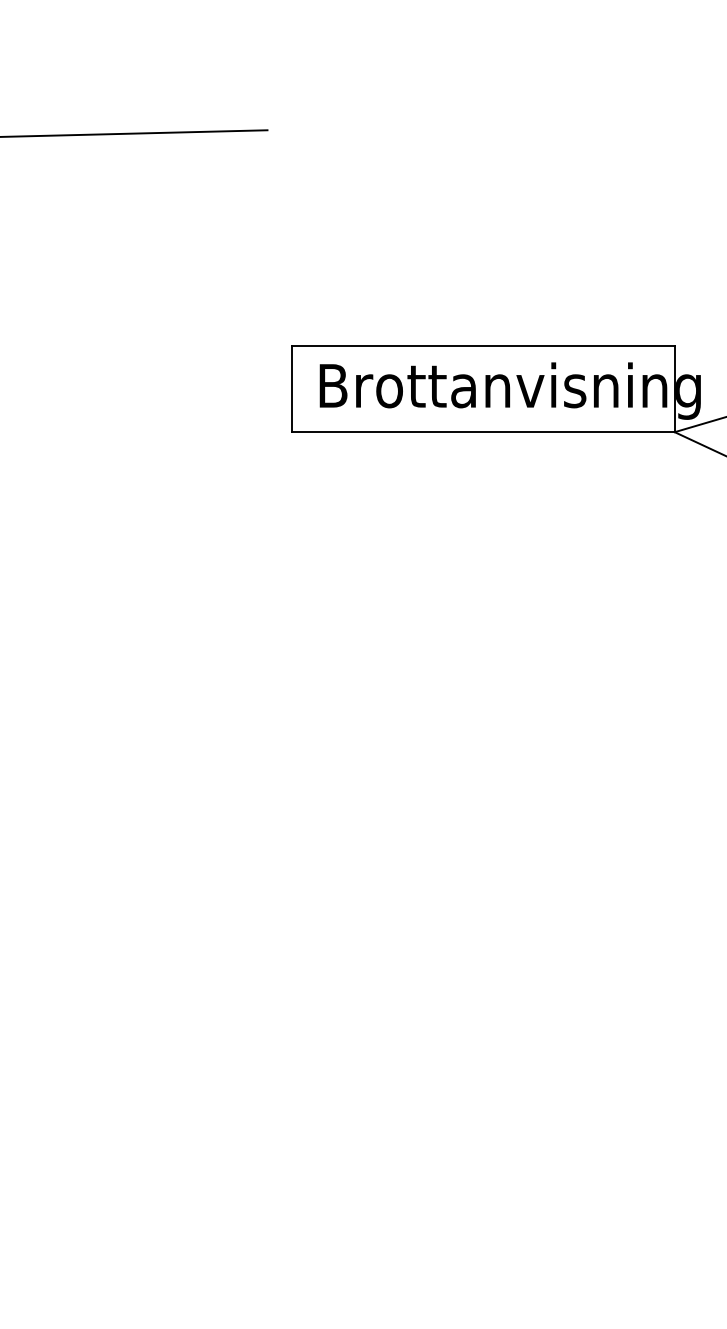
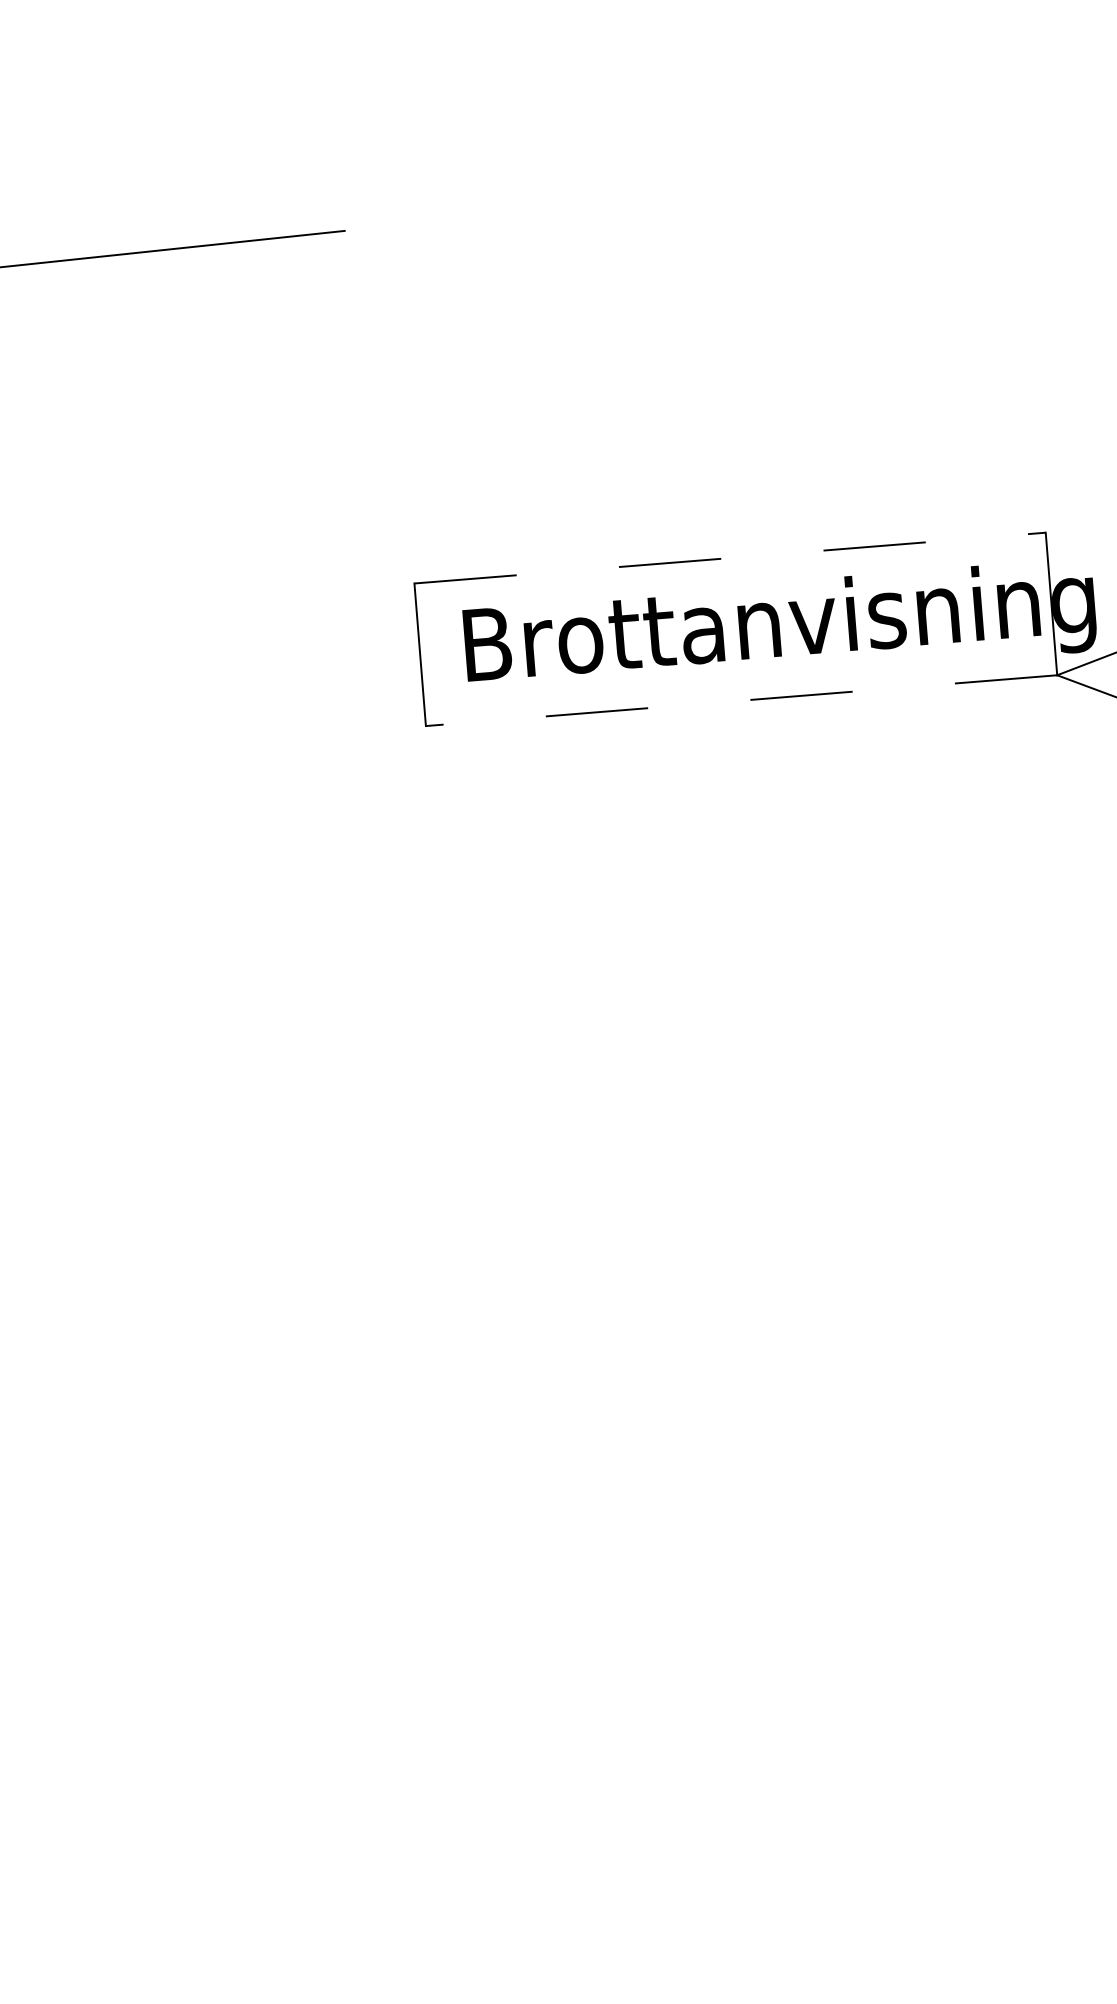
line: (484, 345) -> (731, 557), solid -> dashed
line: (483, 432) -> (741, 701), solid -> dashed

